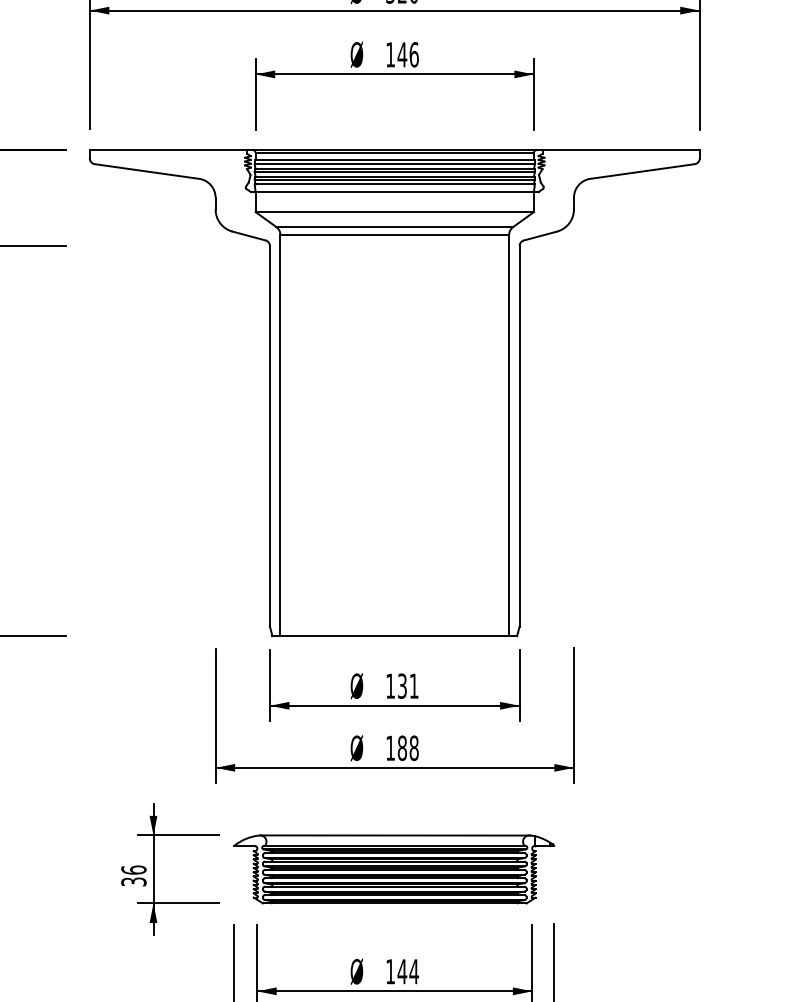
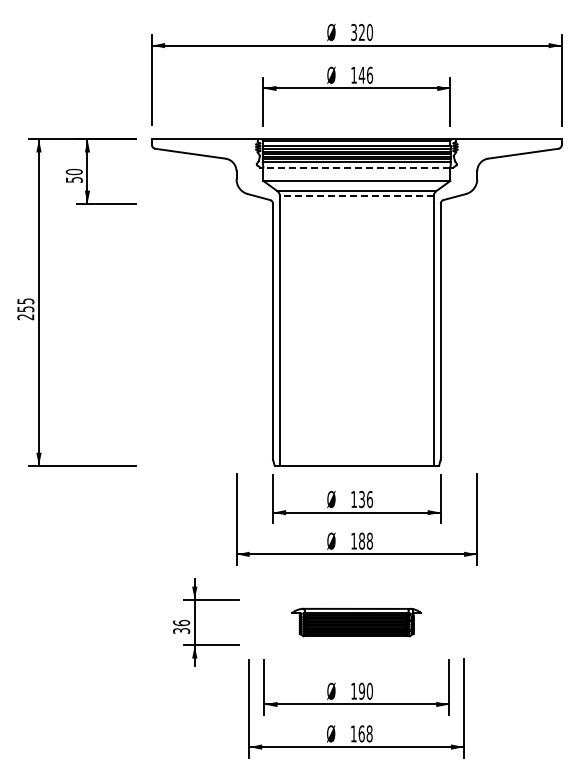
line: (394, 192) -> (356, 167), solid -> dashed
line: (394, 235) -> (356, 196), solid -> dashed
text: (413, 686) -> (369, 499), 131 -> 136
part: (394, 869) -> (356, 622), size x0.6
text: (407, 970) -> (365, 690), 144 -> 190

